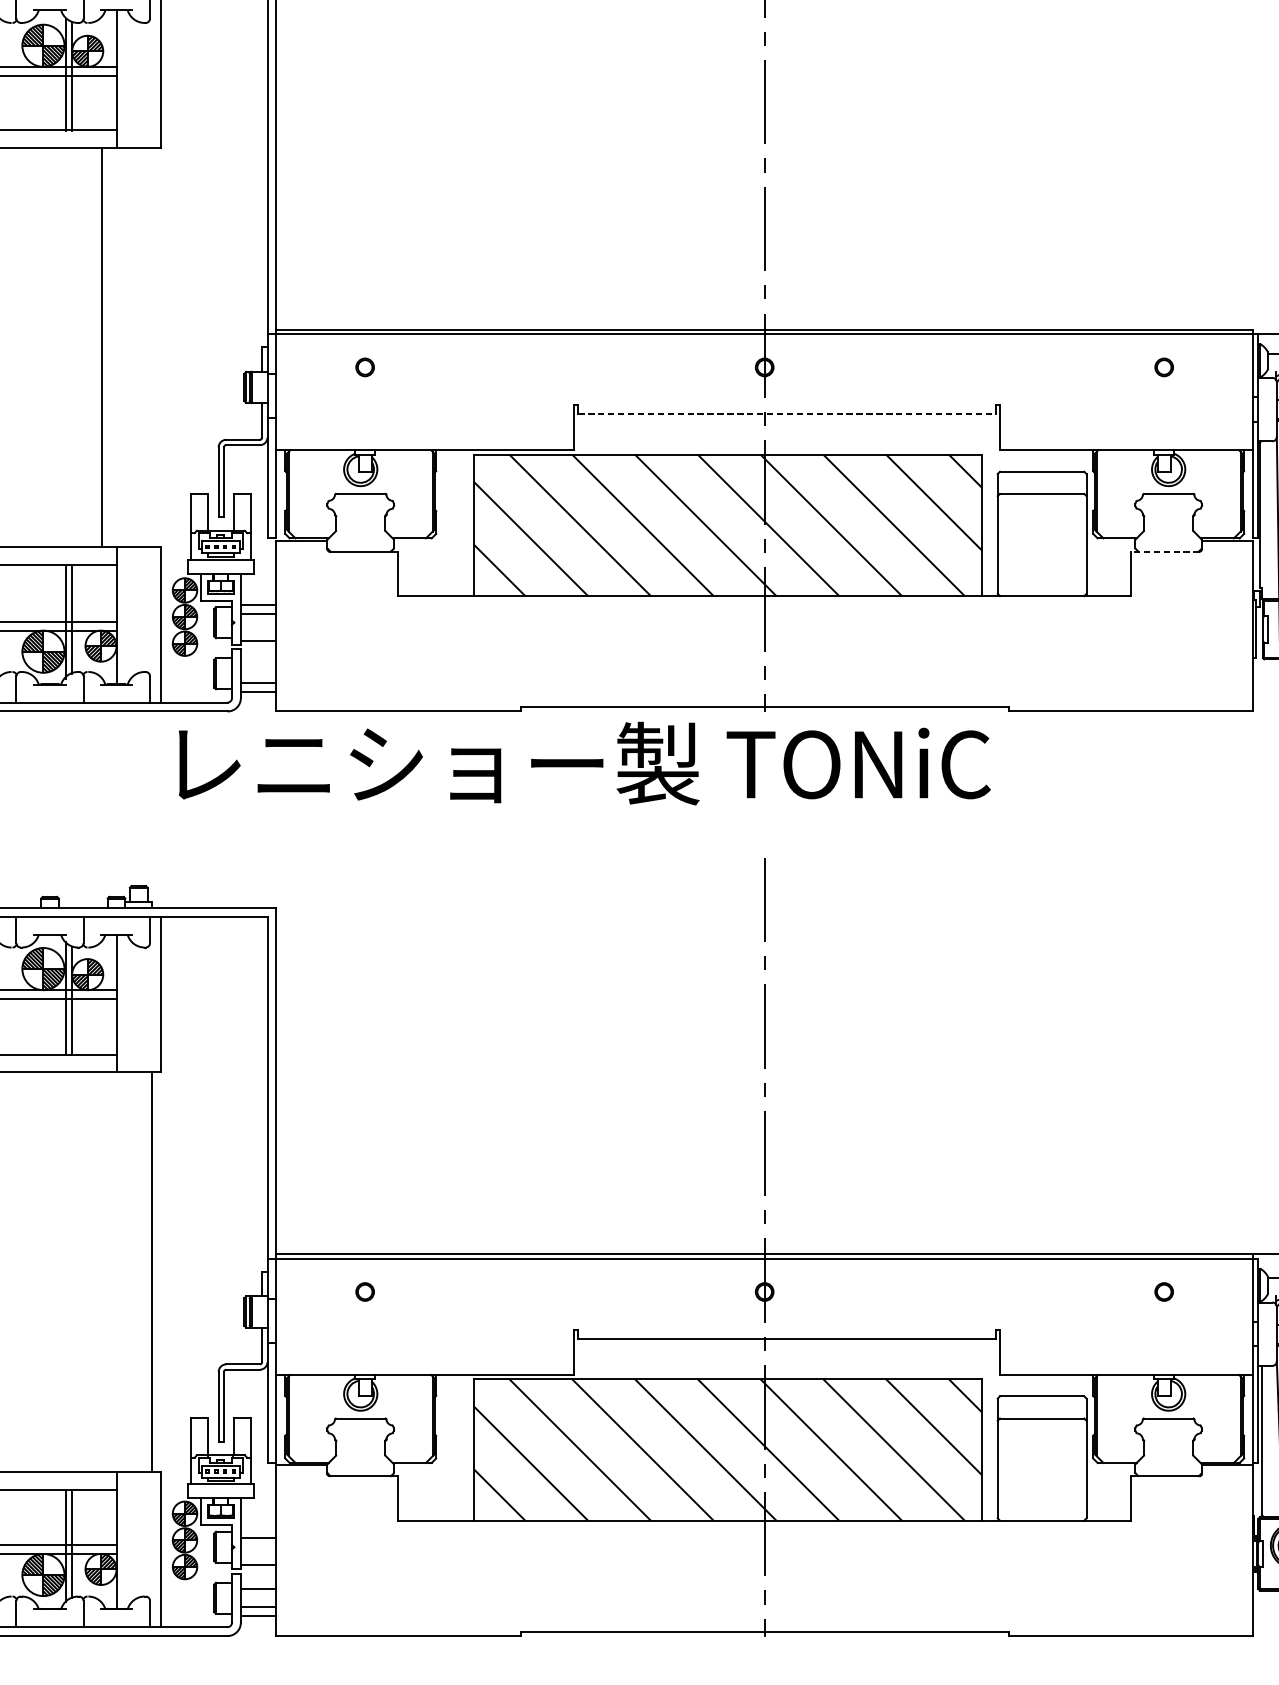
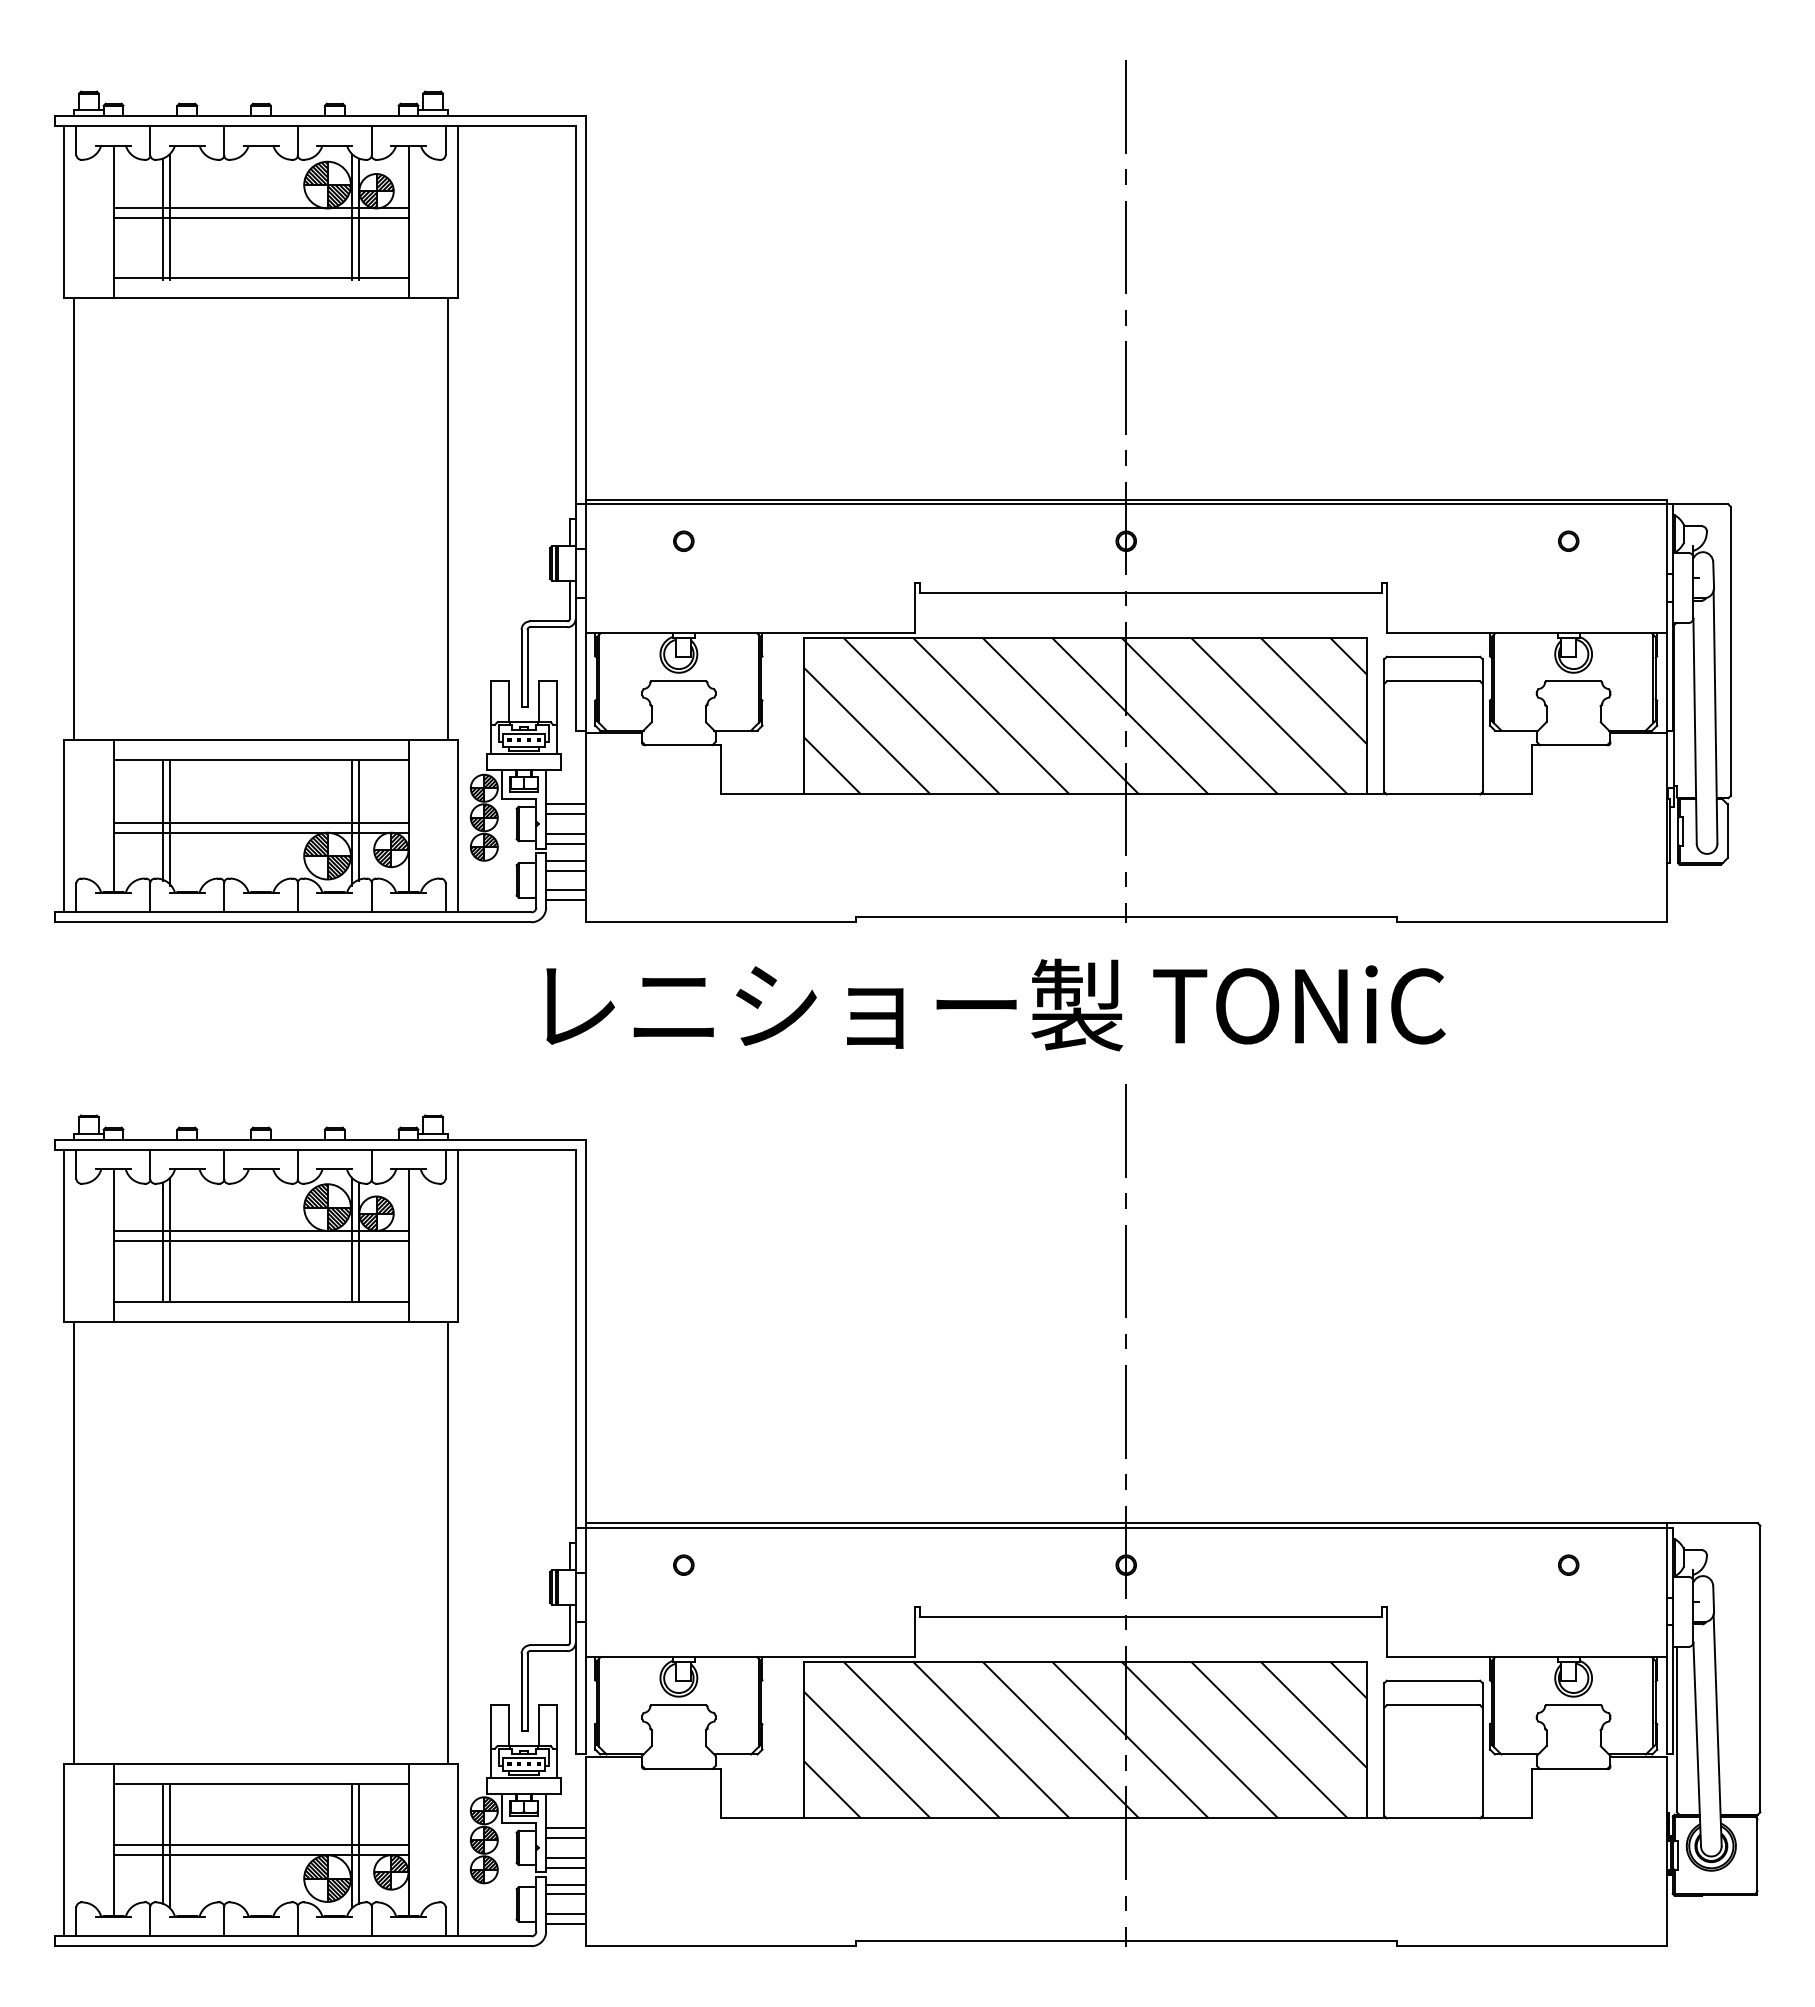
line: (101, 346) -> (447, 518), moved
line: (787, 413) -> (1151, 592), dashed -> solid
line: (1164, 551) -> (1569, 745), dashed -> solid
line: (258, 631) -> (565, 833), added
line: (258, 655) -> (565, 860), added
line: (258, 664) -> (565, 870), added
text: (584, 763) -> (995, 1004), moved
line: (258, 1529) -> (565, 1828), added
line: (258, 1555) -> (565, 1857), added
line: (258, 1580) -> (565, 1884), added

